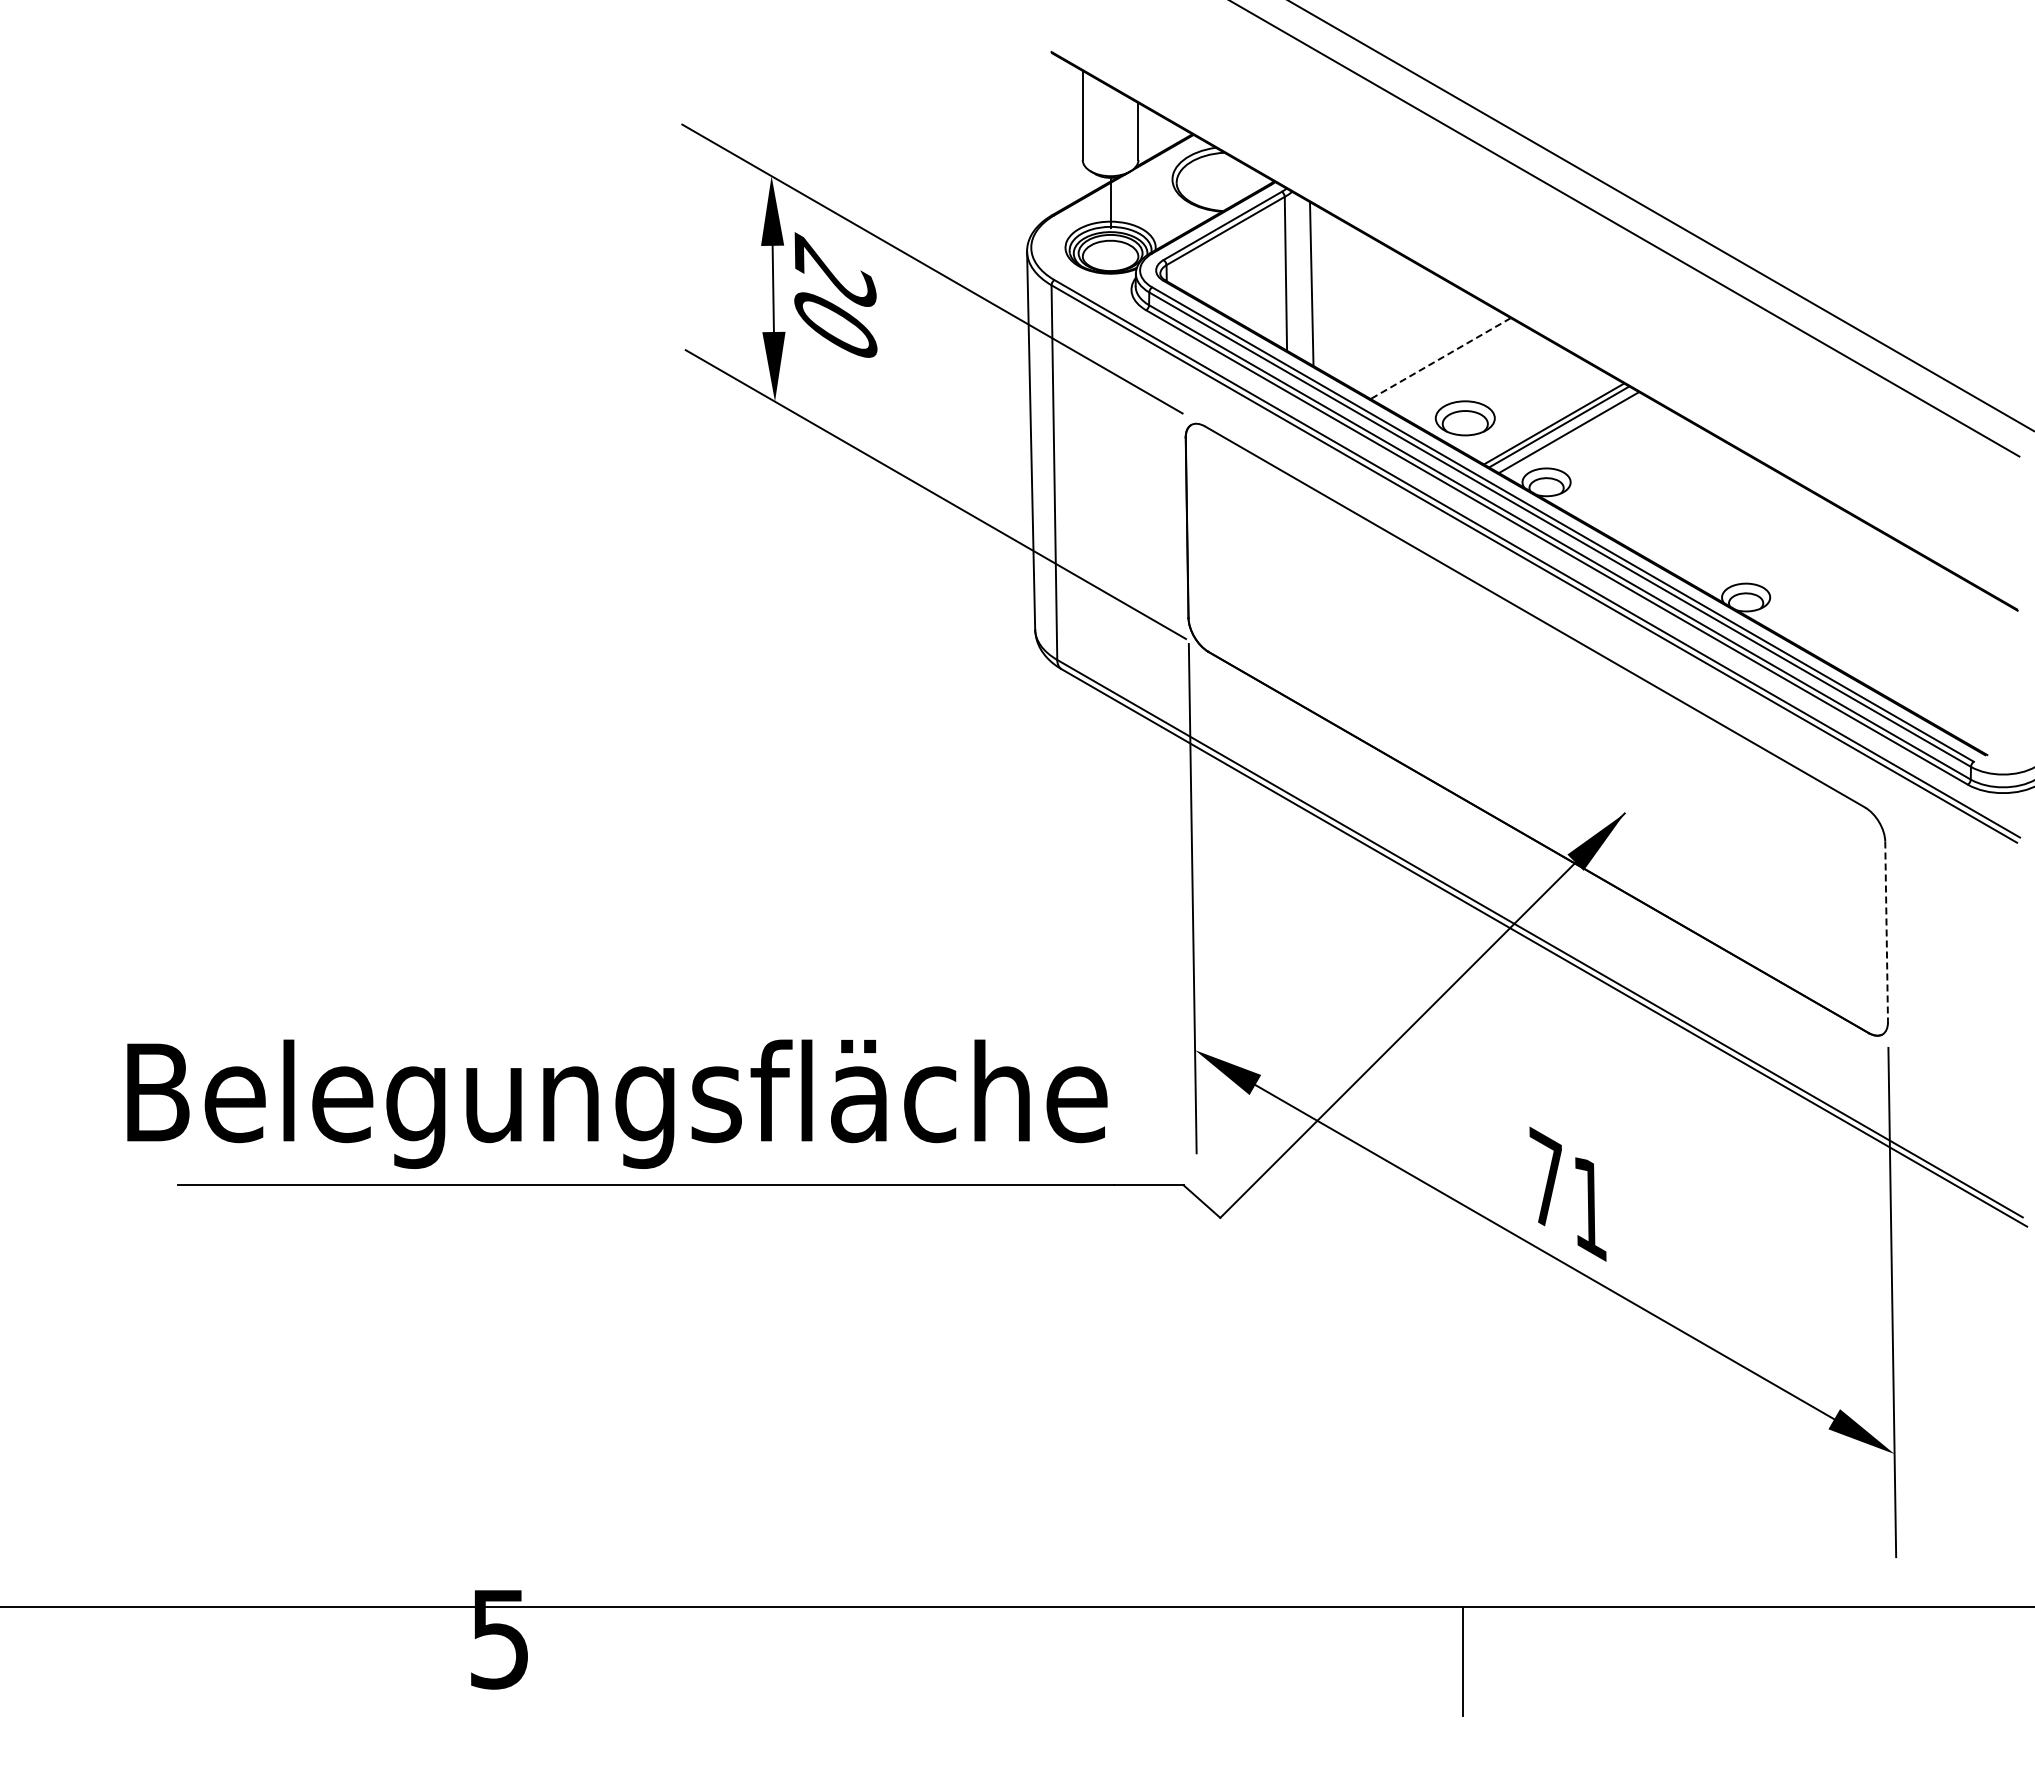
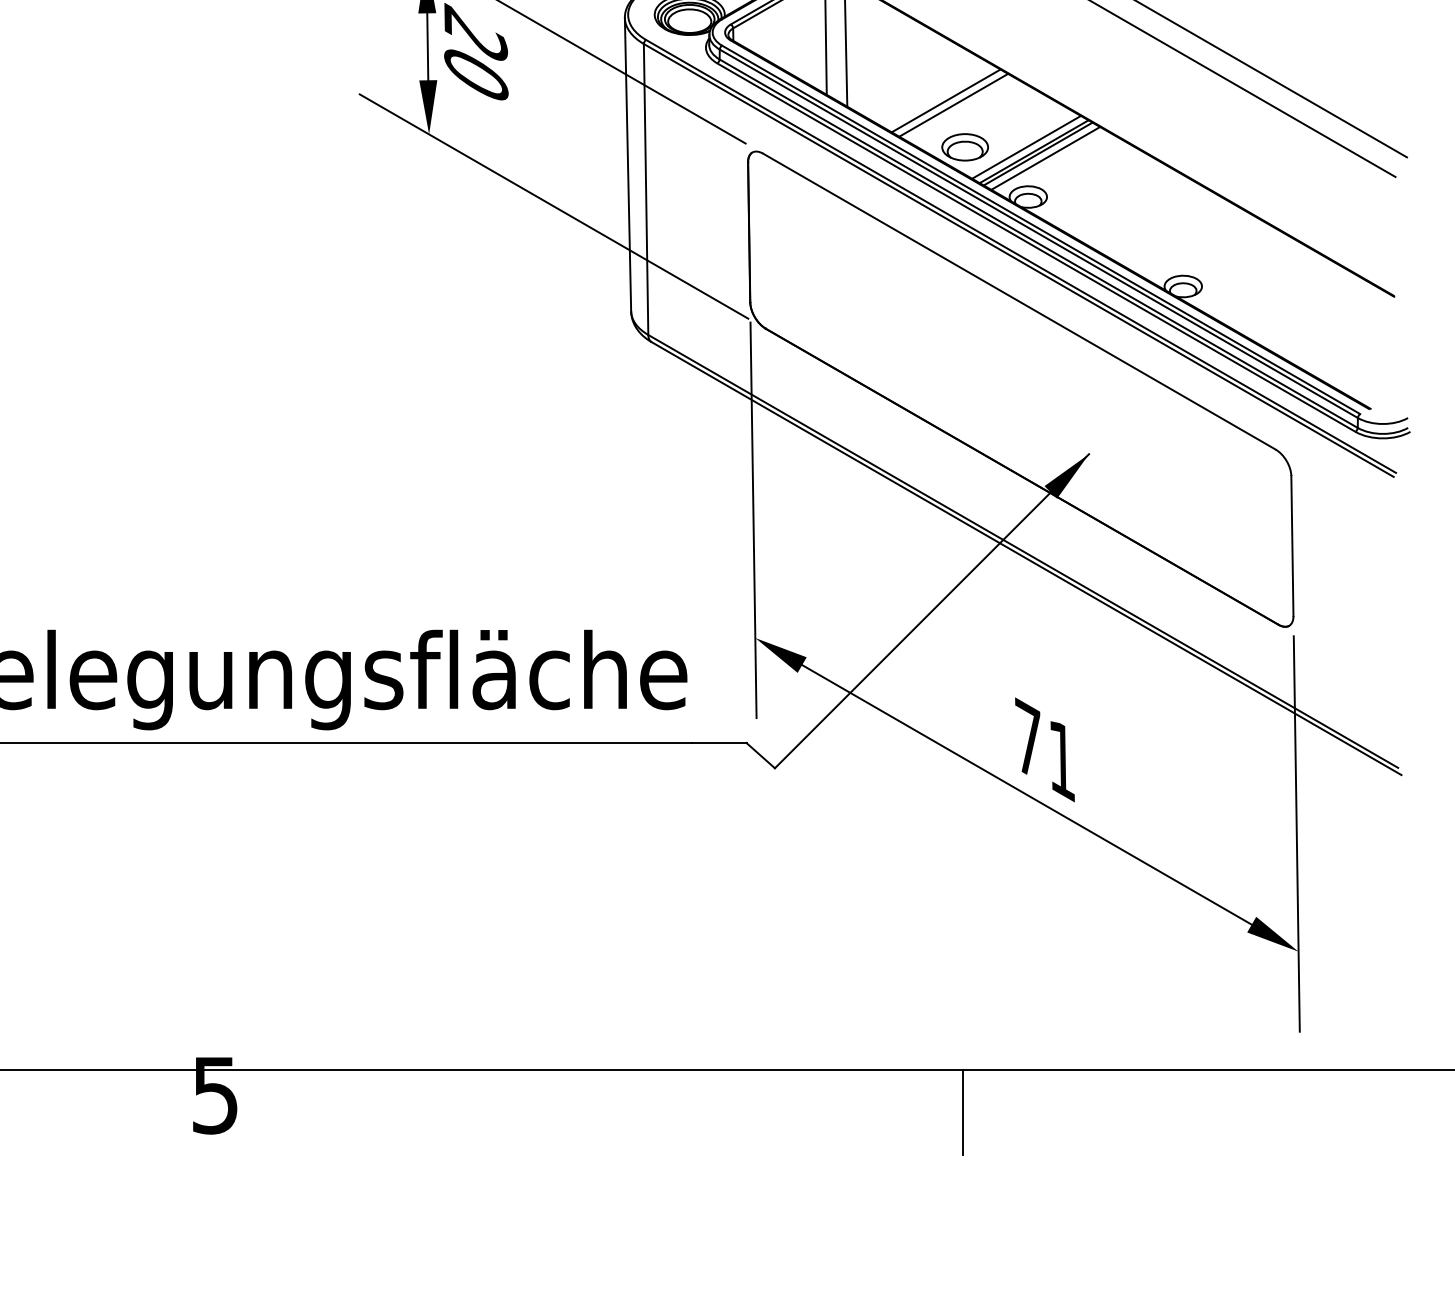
line: (1440, 358) -> (945, 100), dashed -> solid
line: (1450, 363) -> (953, 104), added
line: (1544, 417) -> (1026, 146), added
line: (1886, 932) -> (1292, 546), dashed -> solid

